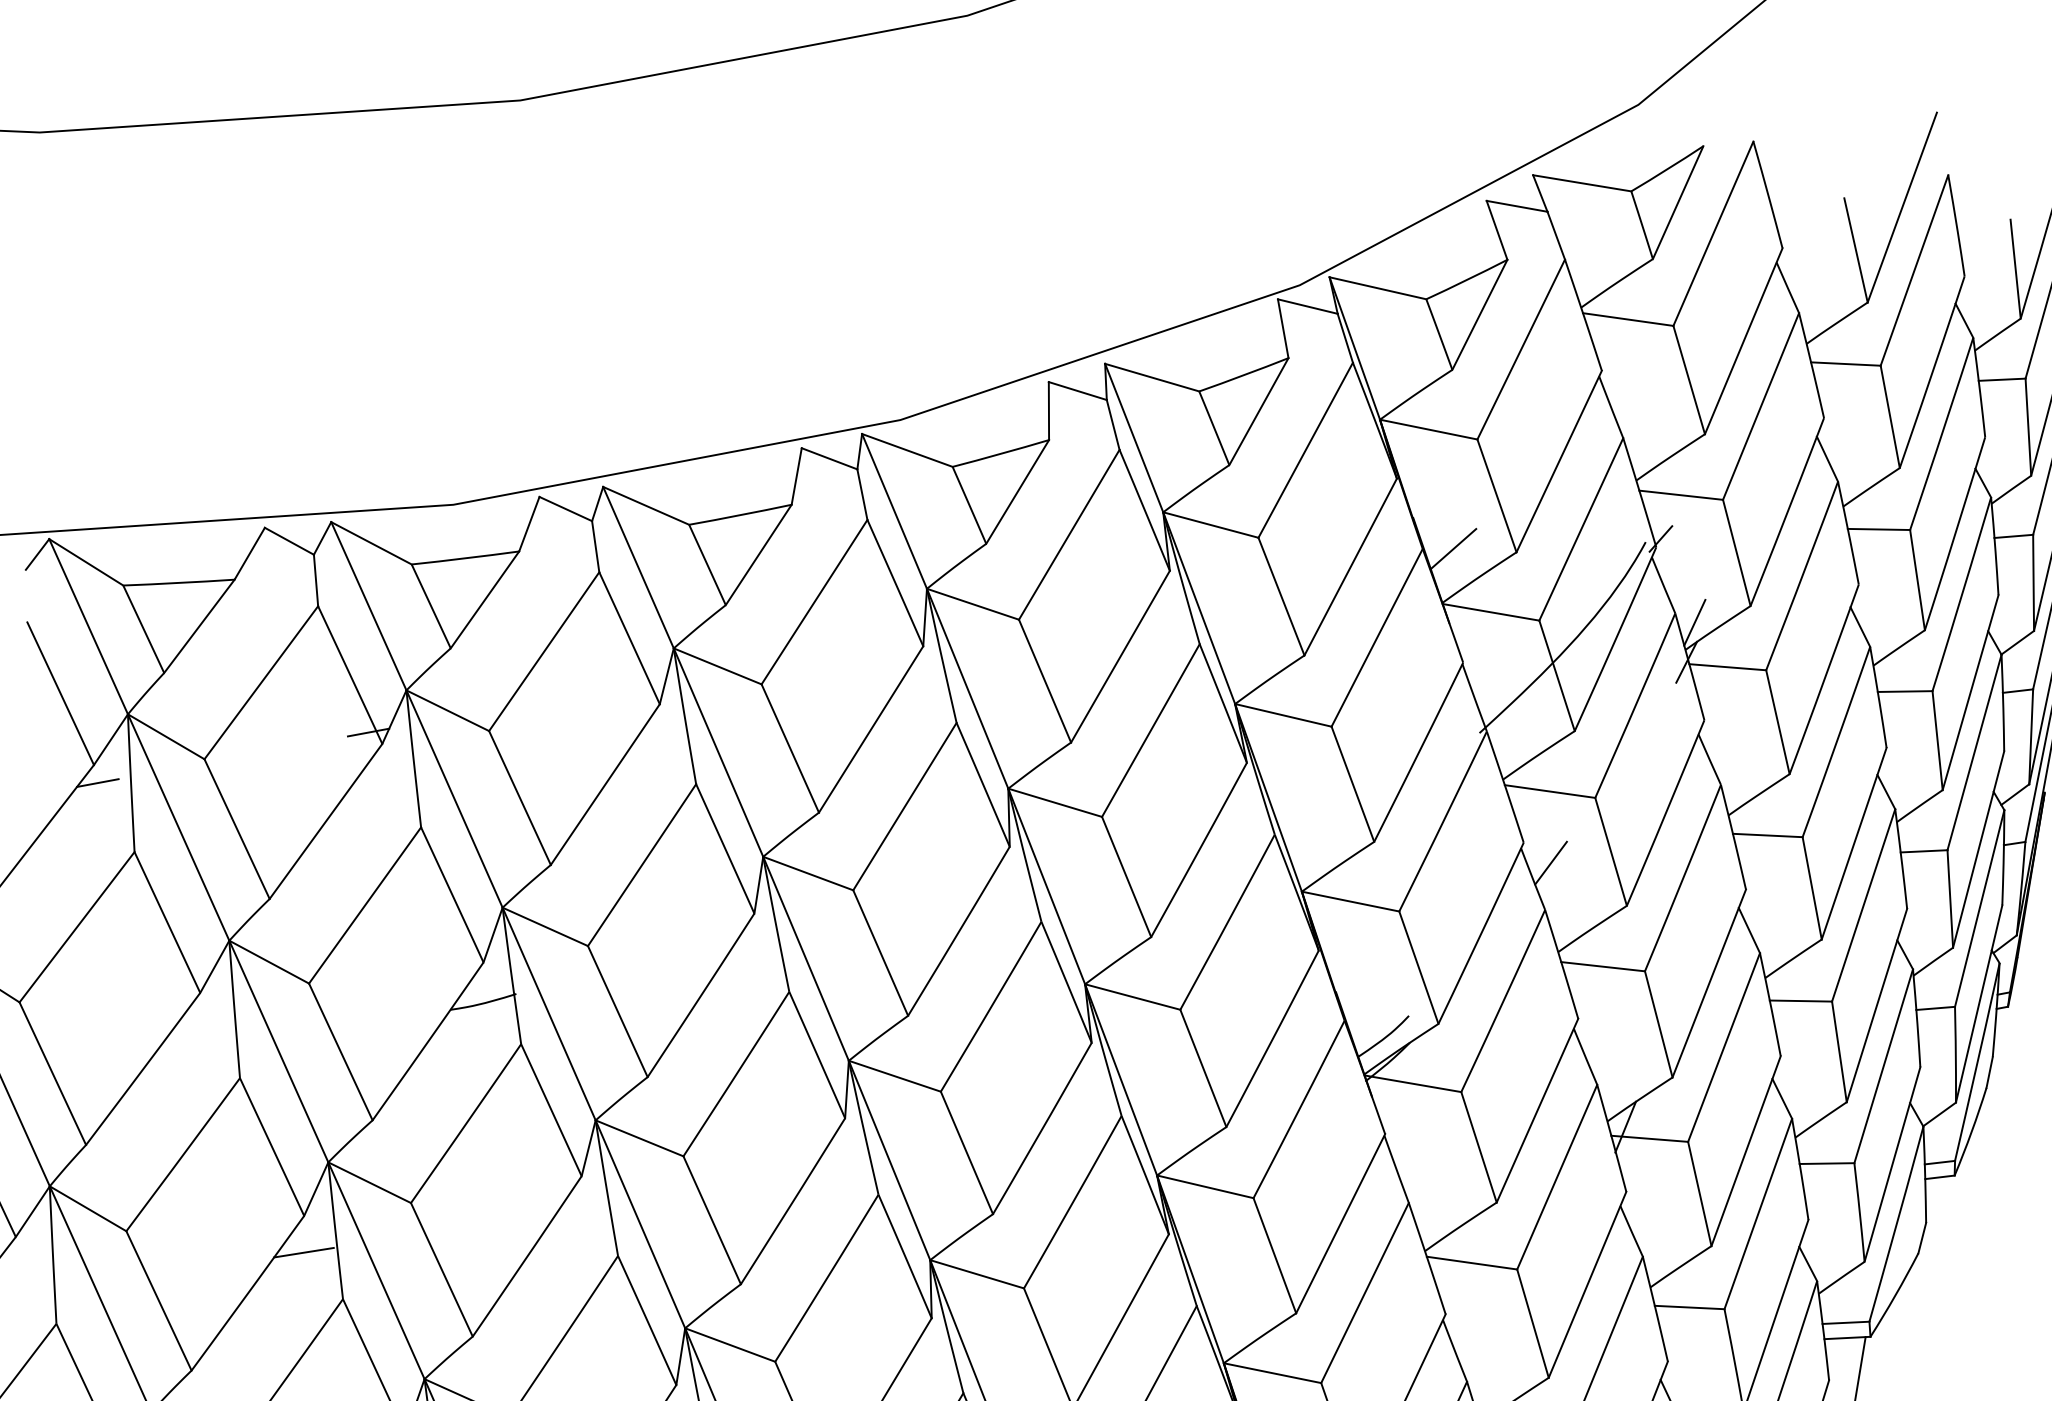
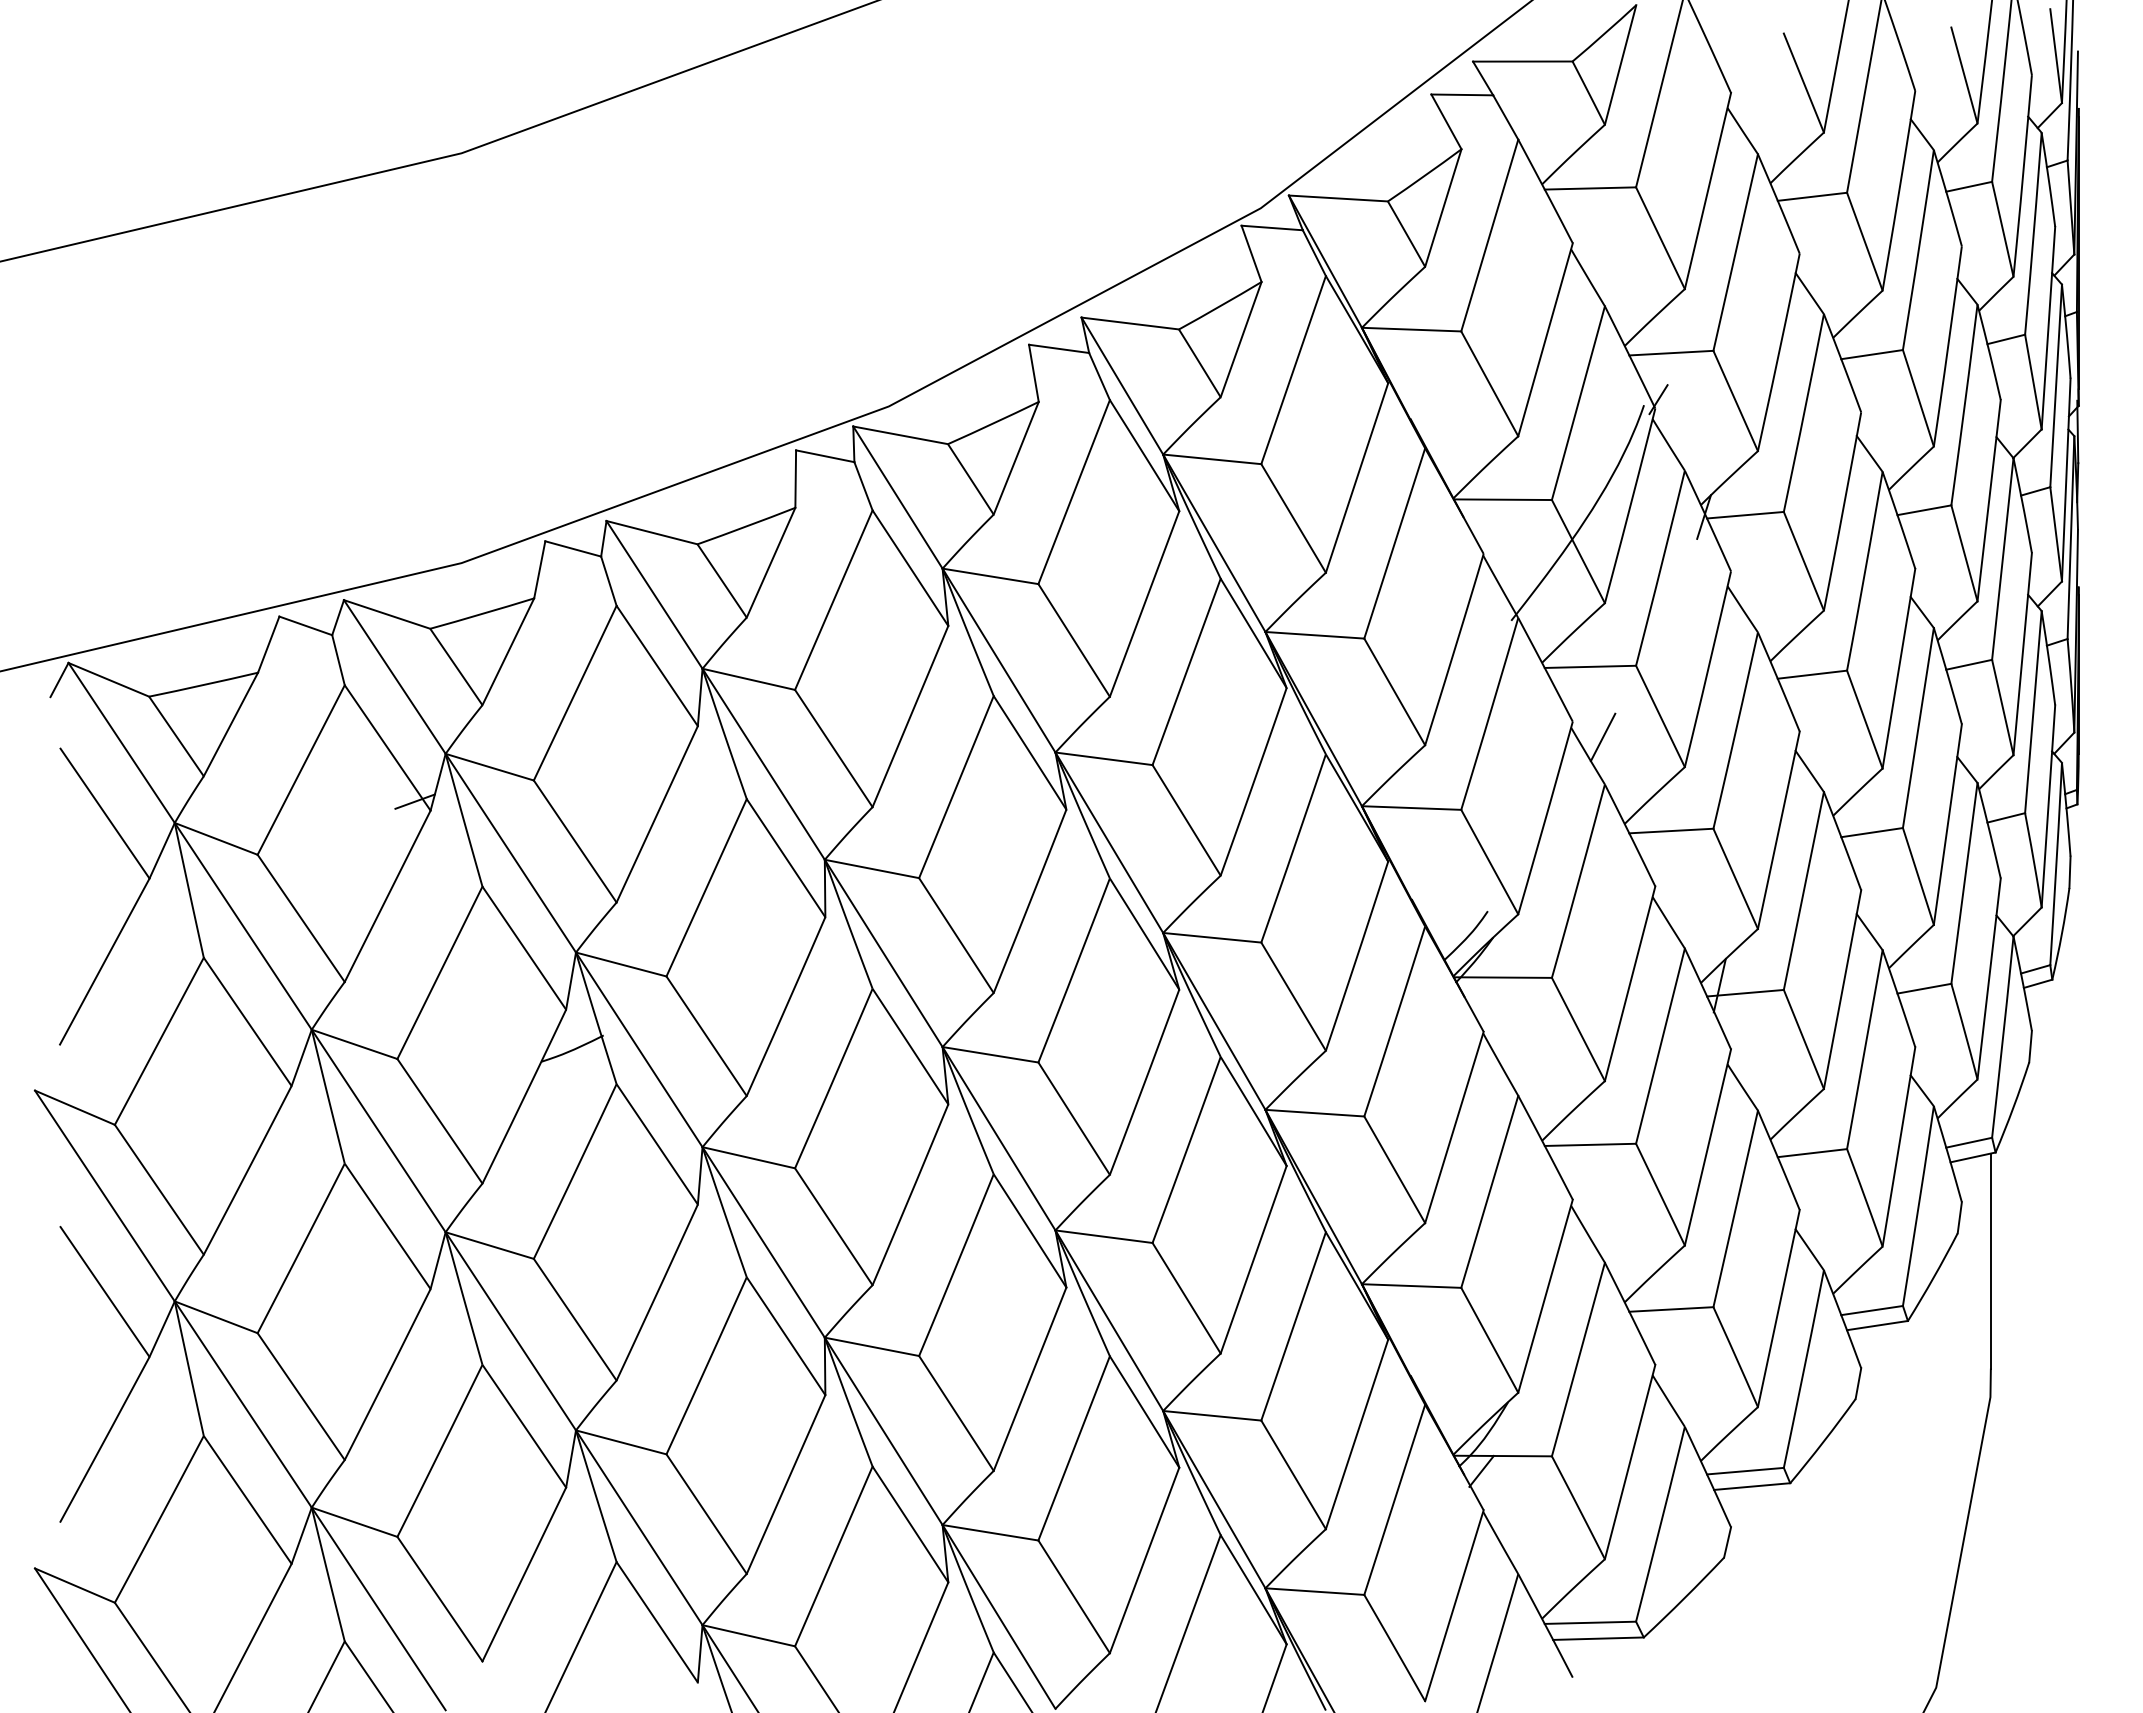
line: (1453, 548) -> (1455, 442), removed
line: (1694, 622) -> (1705, 476), removed
line: (98, 782) -> (156, 895), removed
line: (304, 1251) -> (436, 1324), removed

